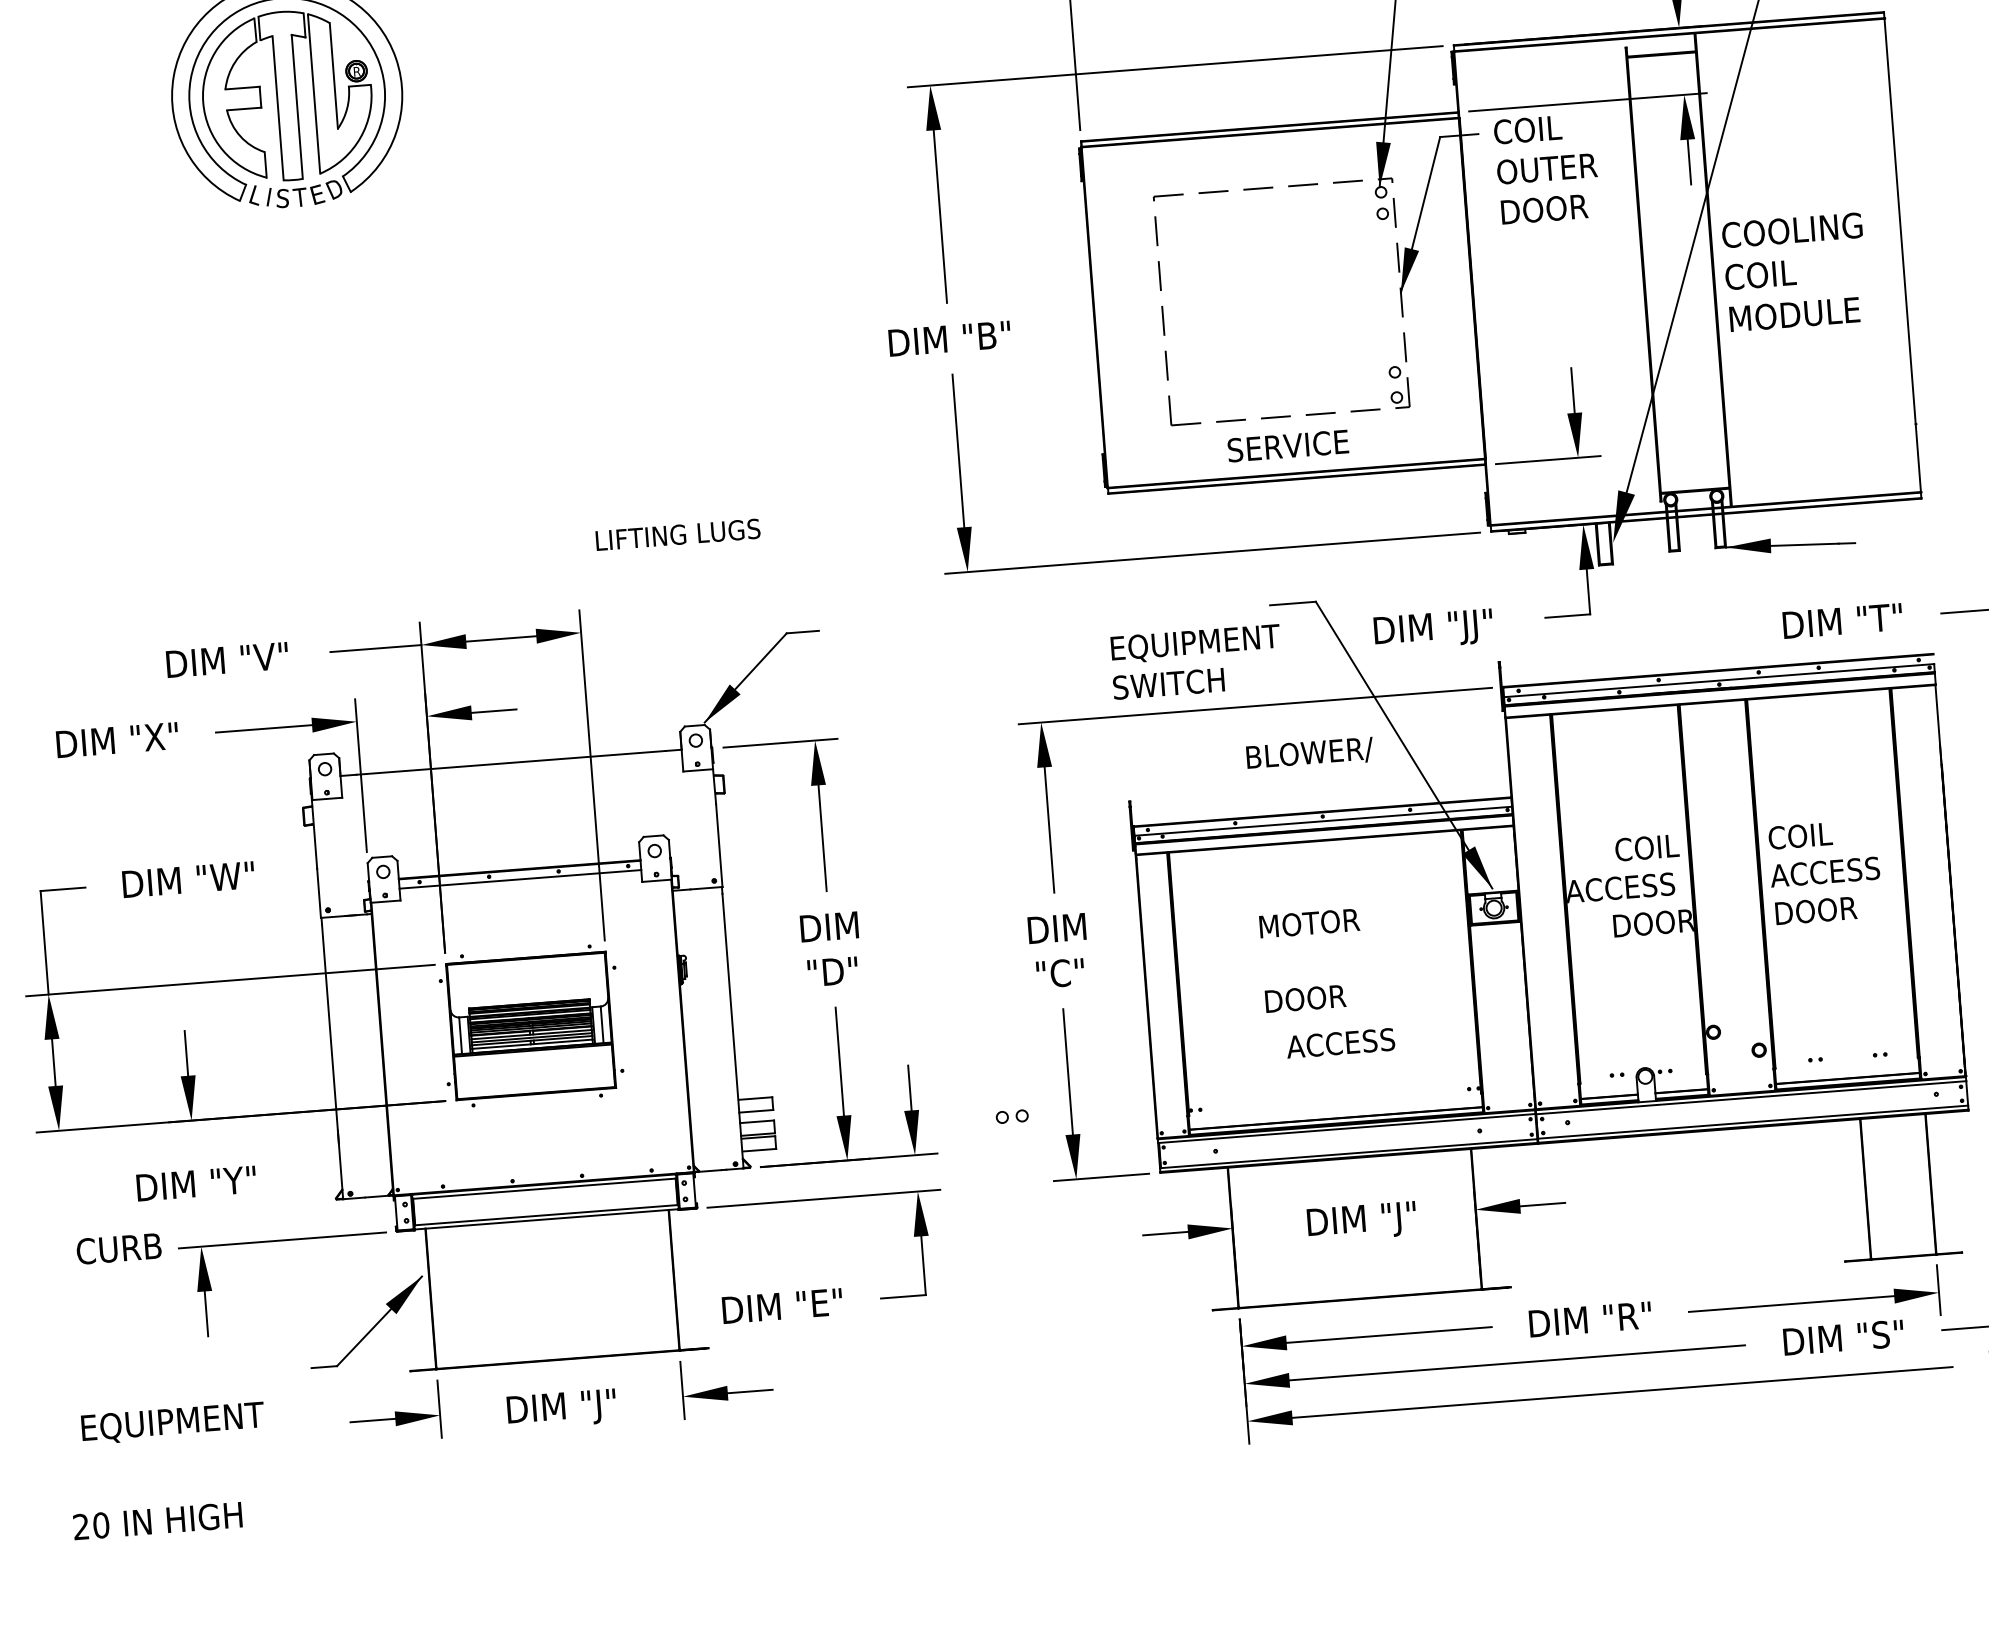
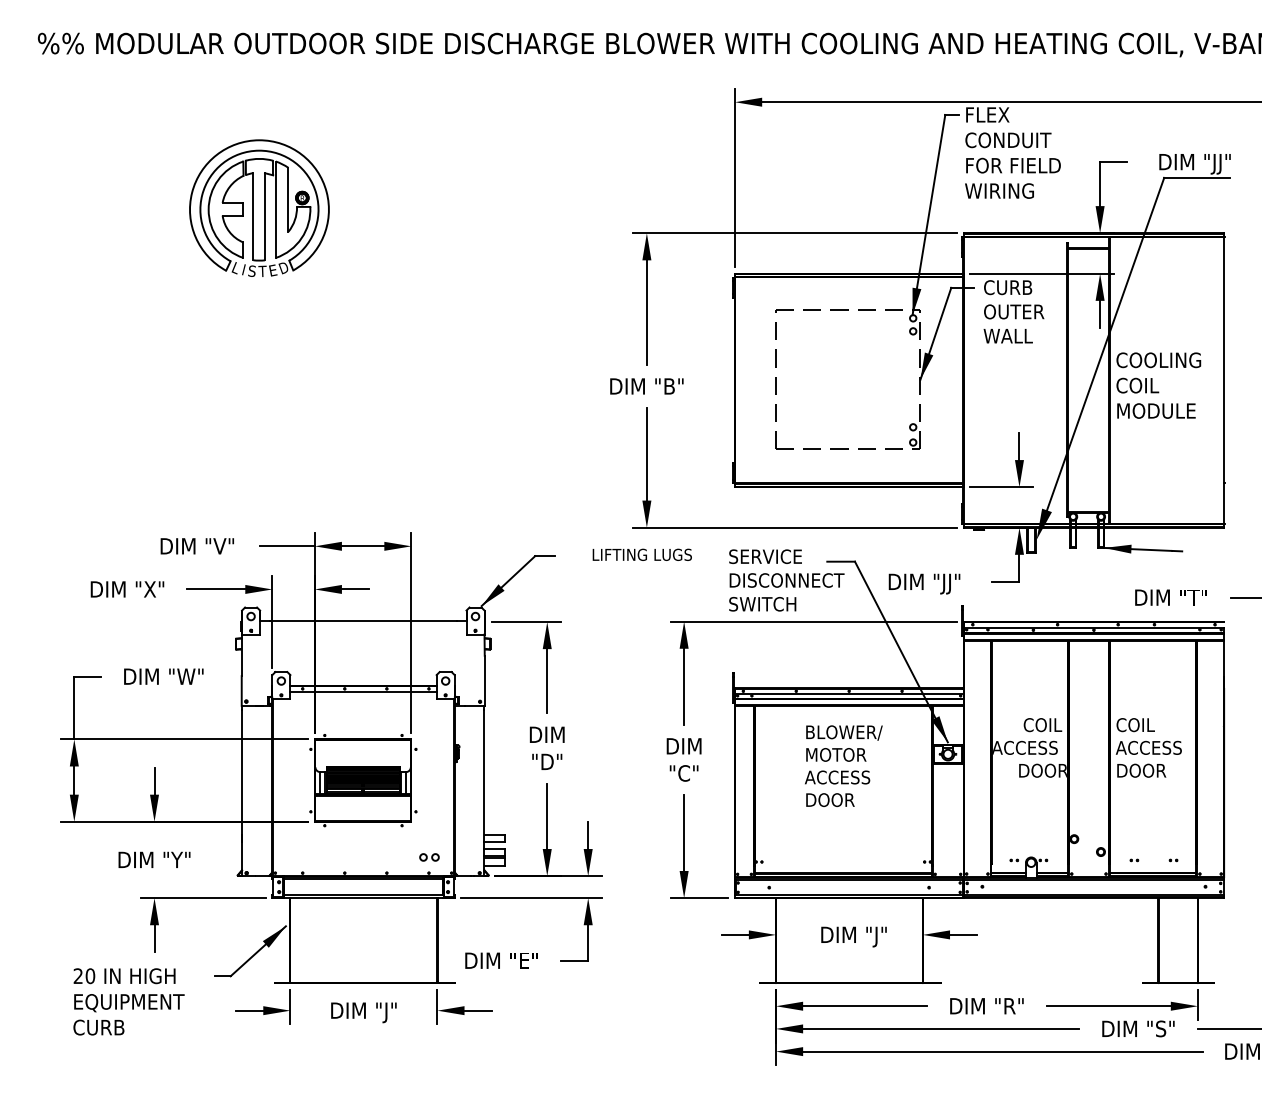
text: (1544, 128) -> (1014, 287), COIL -> CURB
text: (1542, 208) -> (1009, 335), DOOR -> WALL
text: (1288, 445) -> (765, 556), moved
text: (676, 534) -> (641, 554), moved
text: (1206, 643) -> (787, 581), EQUIPMENT -> DISCONNECT
text: (1310, 753) -> (844, 732), moved
text: (1340, 1043) -> (837, 777), moved
part: (1012, 1116) -> (429, 857), moved
text: (118, 1248) -> (98, 1027), moved
text: (157, 1521) -> (124, 976), moved

